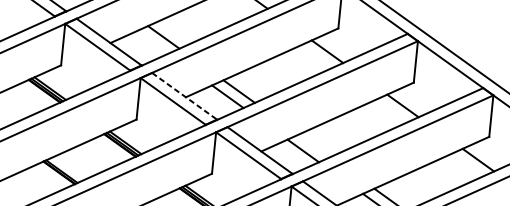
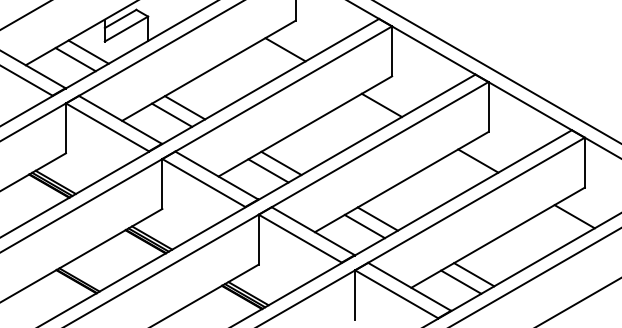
line: (151, 41) -> (171, 114), added
line: (184, 96) -> (216, 175), dashed -> solid
line: (314, 145) -> (377, 218), added

